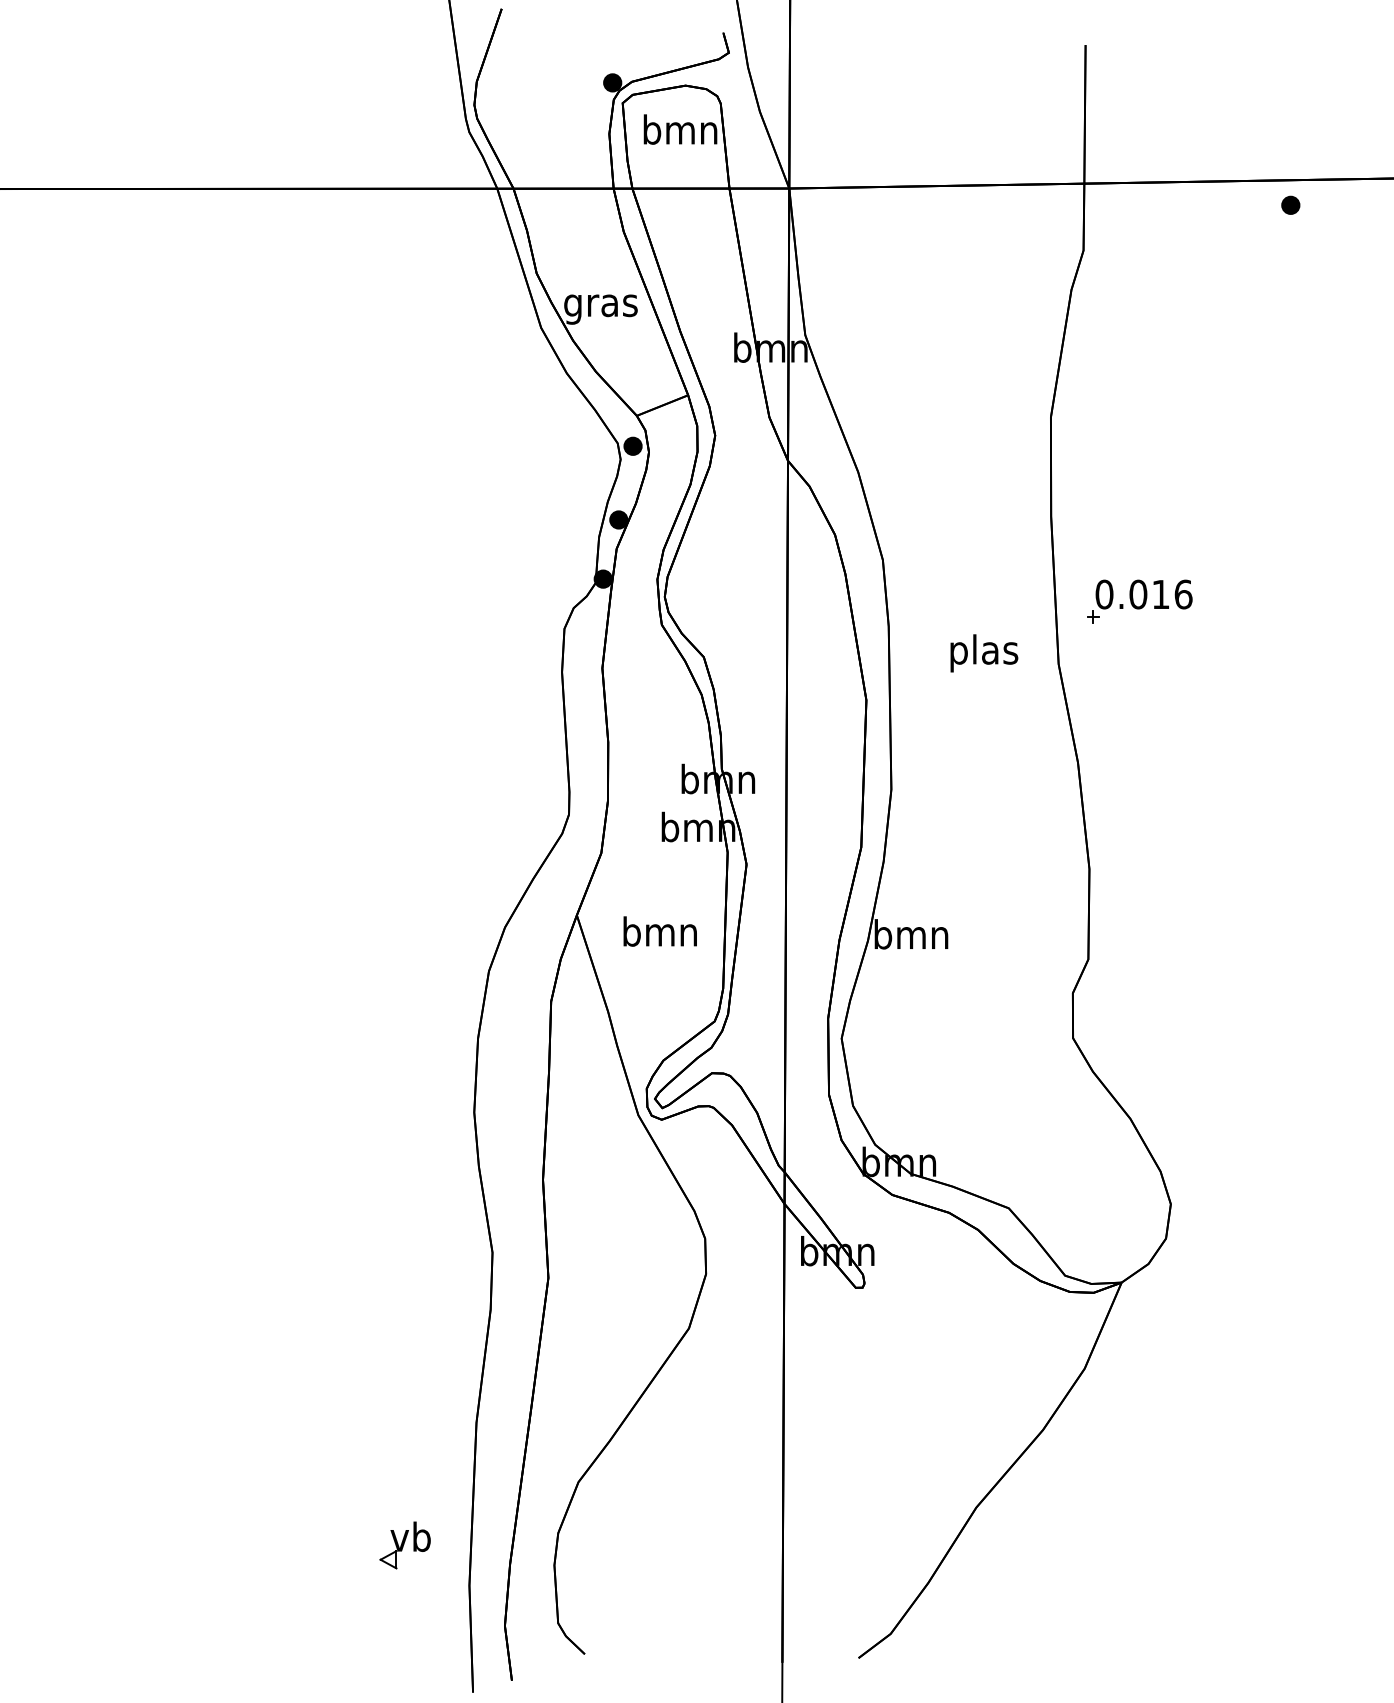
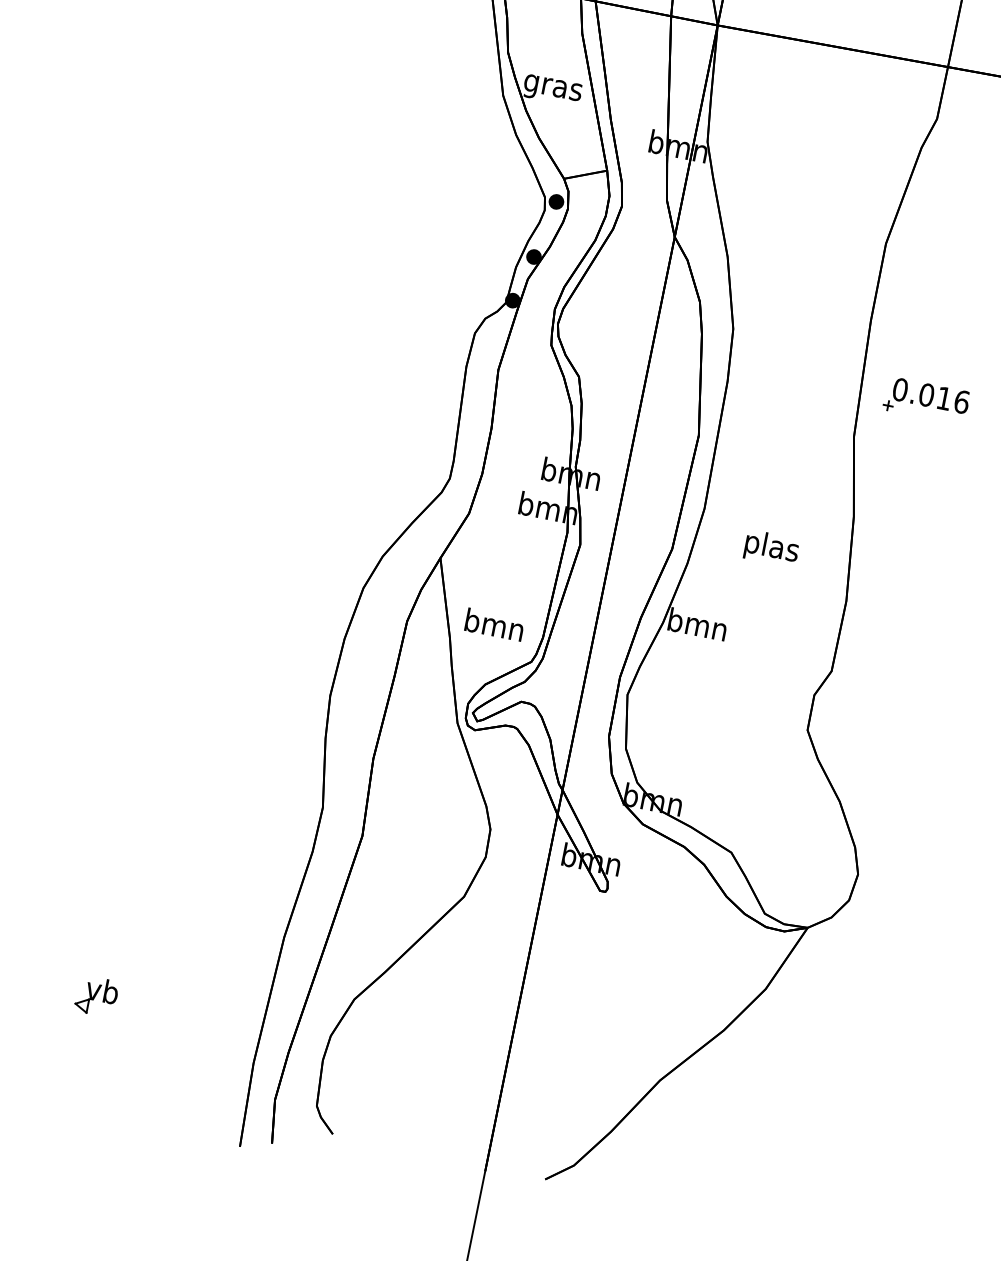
text: (984, 653) -> (771, 548), moved
text: (659, 931) -> (494, 624), moved
part: (404, 1545) -> (96, 996), moved

